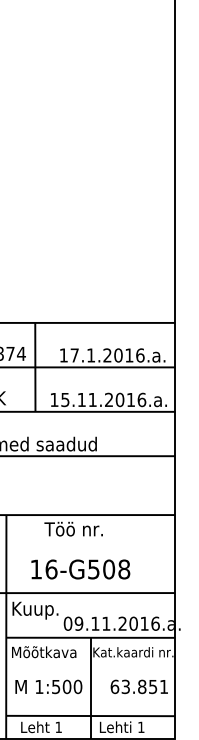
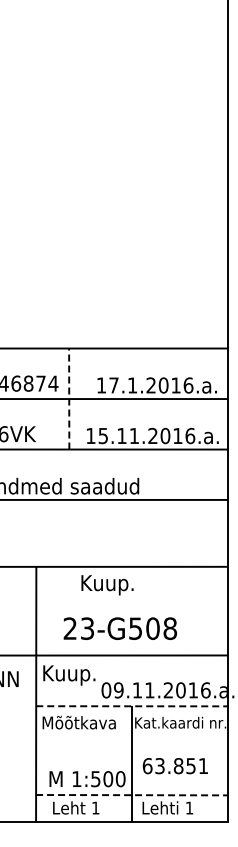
line: (35, 367) -> (69, 399), solid -> dashed
text: (73, 530) -> (112, 584), Töö nr. -> Kuup.
text: (43, 569) -> (78, 628), 16-G508 -> 23-G508
line: (91, 637) -> (132, 706), solid -> dashed
text: (48, 687) -> (87, 779), moved
text: (138, 687) -> (174, 766), moved
line: (91, 716) -> (132, 795), solid -> dashed

